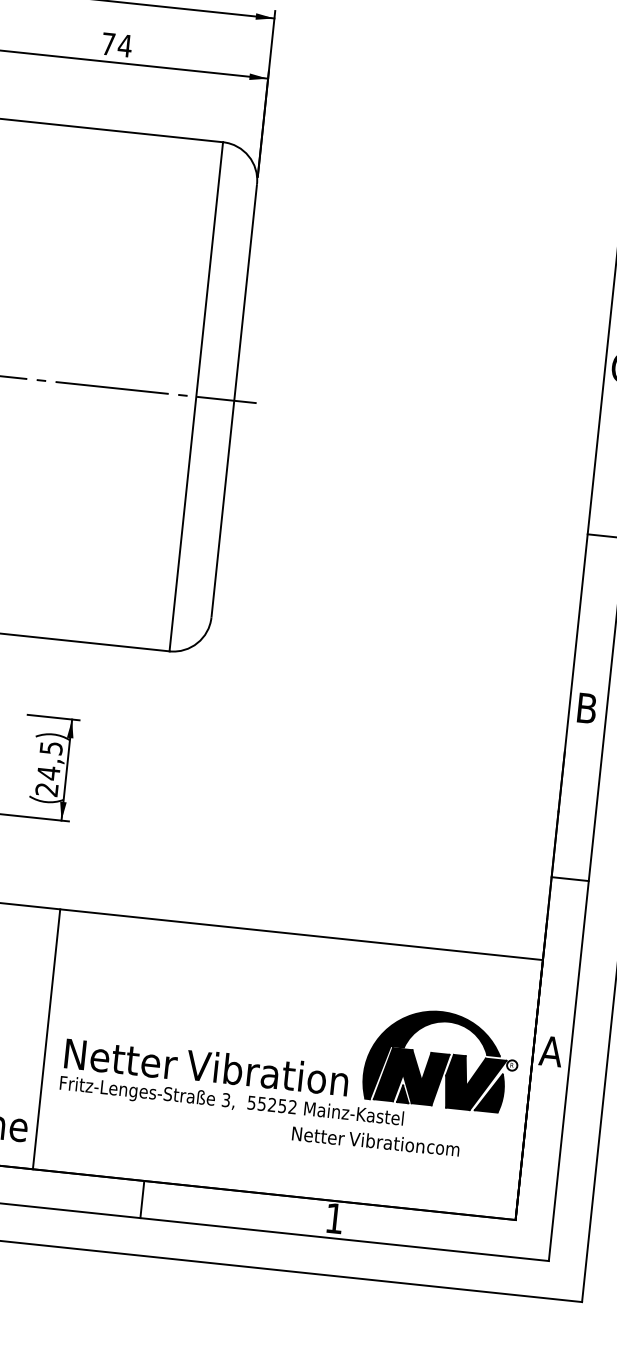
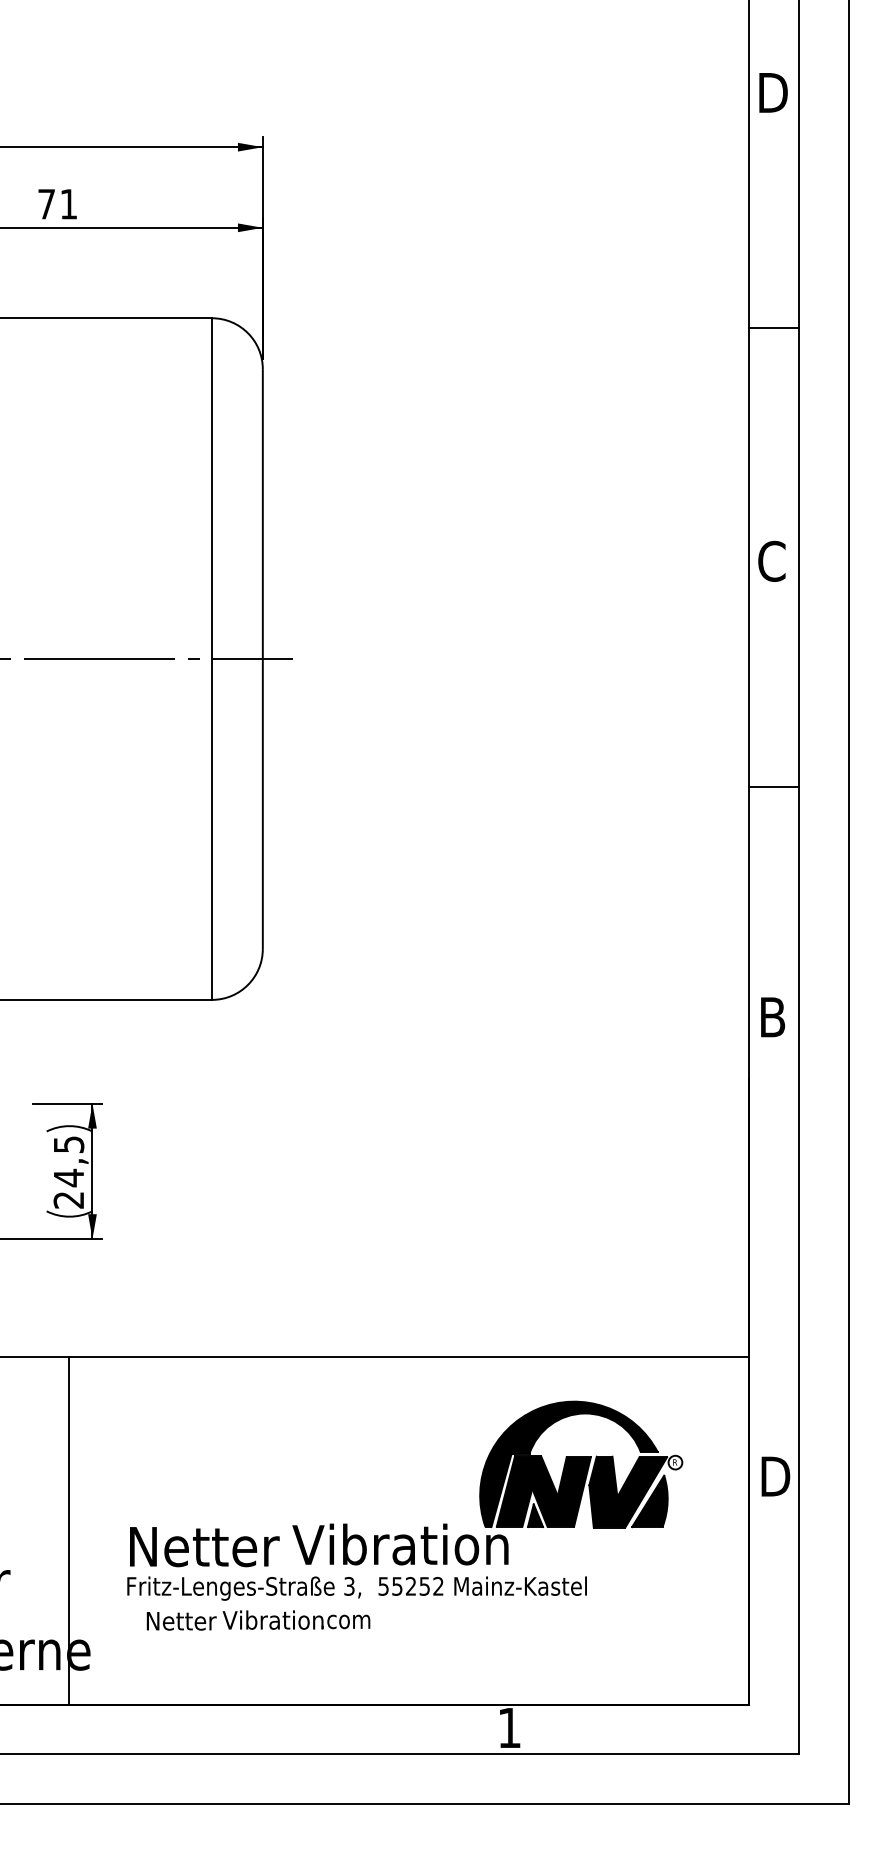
text: (124, 46) -> (68, 204), 74 -> 71
line: (570, 878) -> (774, 1245), removed
line: (46, 1039) -> (69, 1530), moved
text: (551, 1051) -> (773, 1476), A -> D
part: (441, 1059) -> (581, 1464), moved
text: (375, 1141) -> (258, 1620), moved
line: (142, 1199) -> (252, 1729), removed

